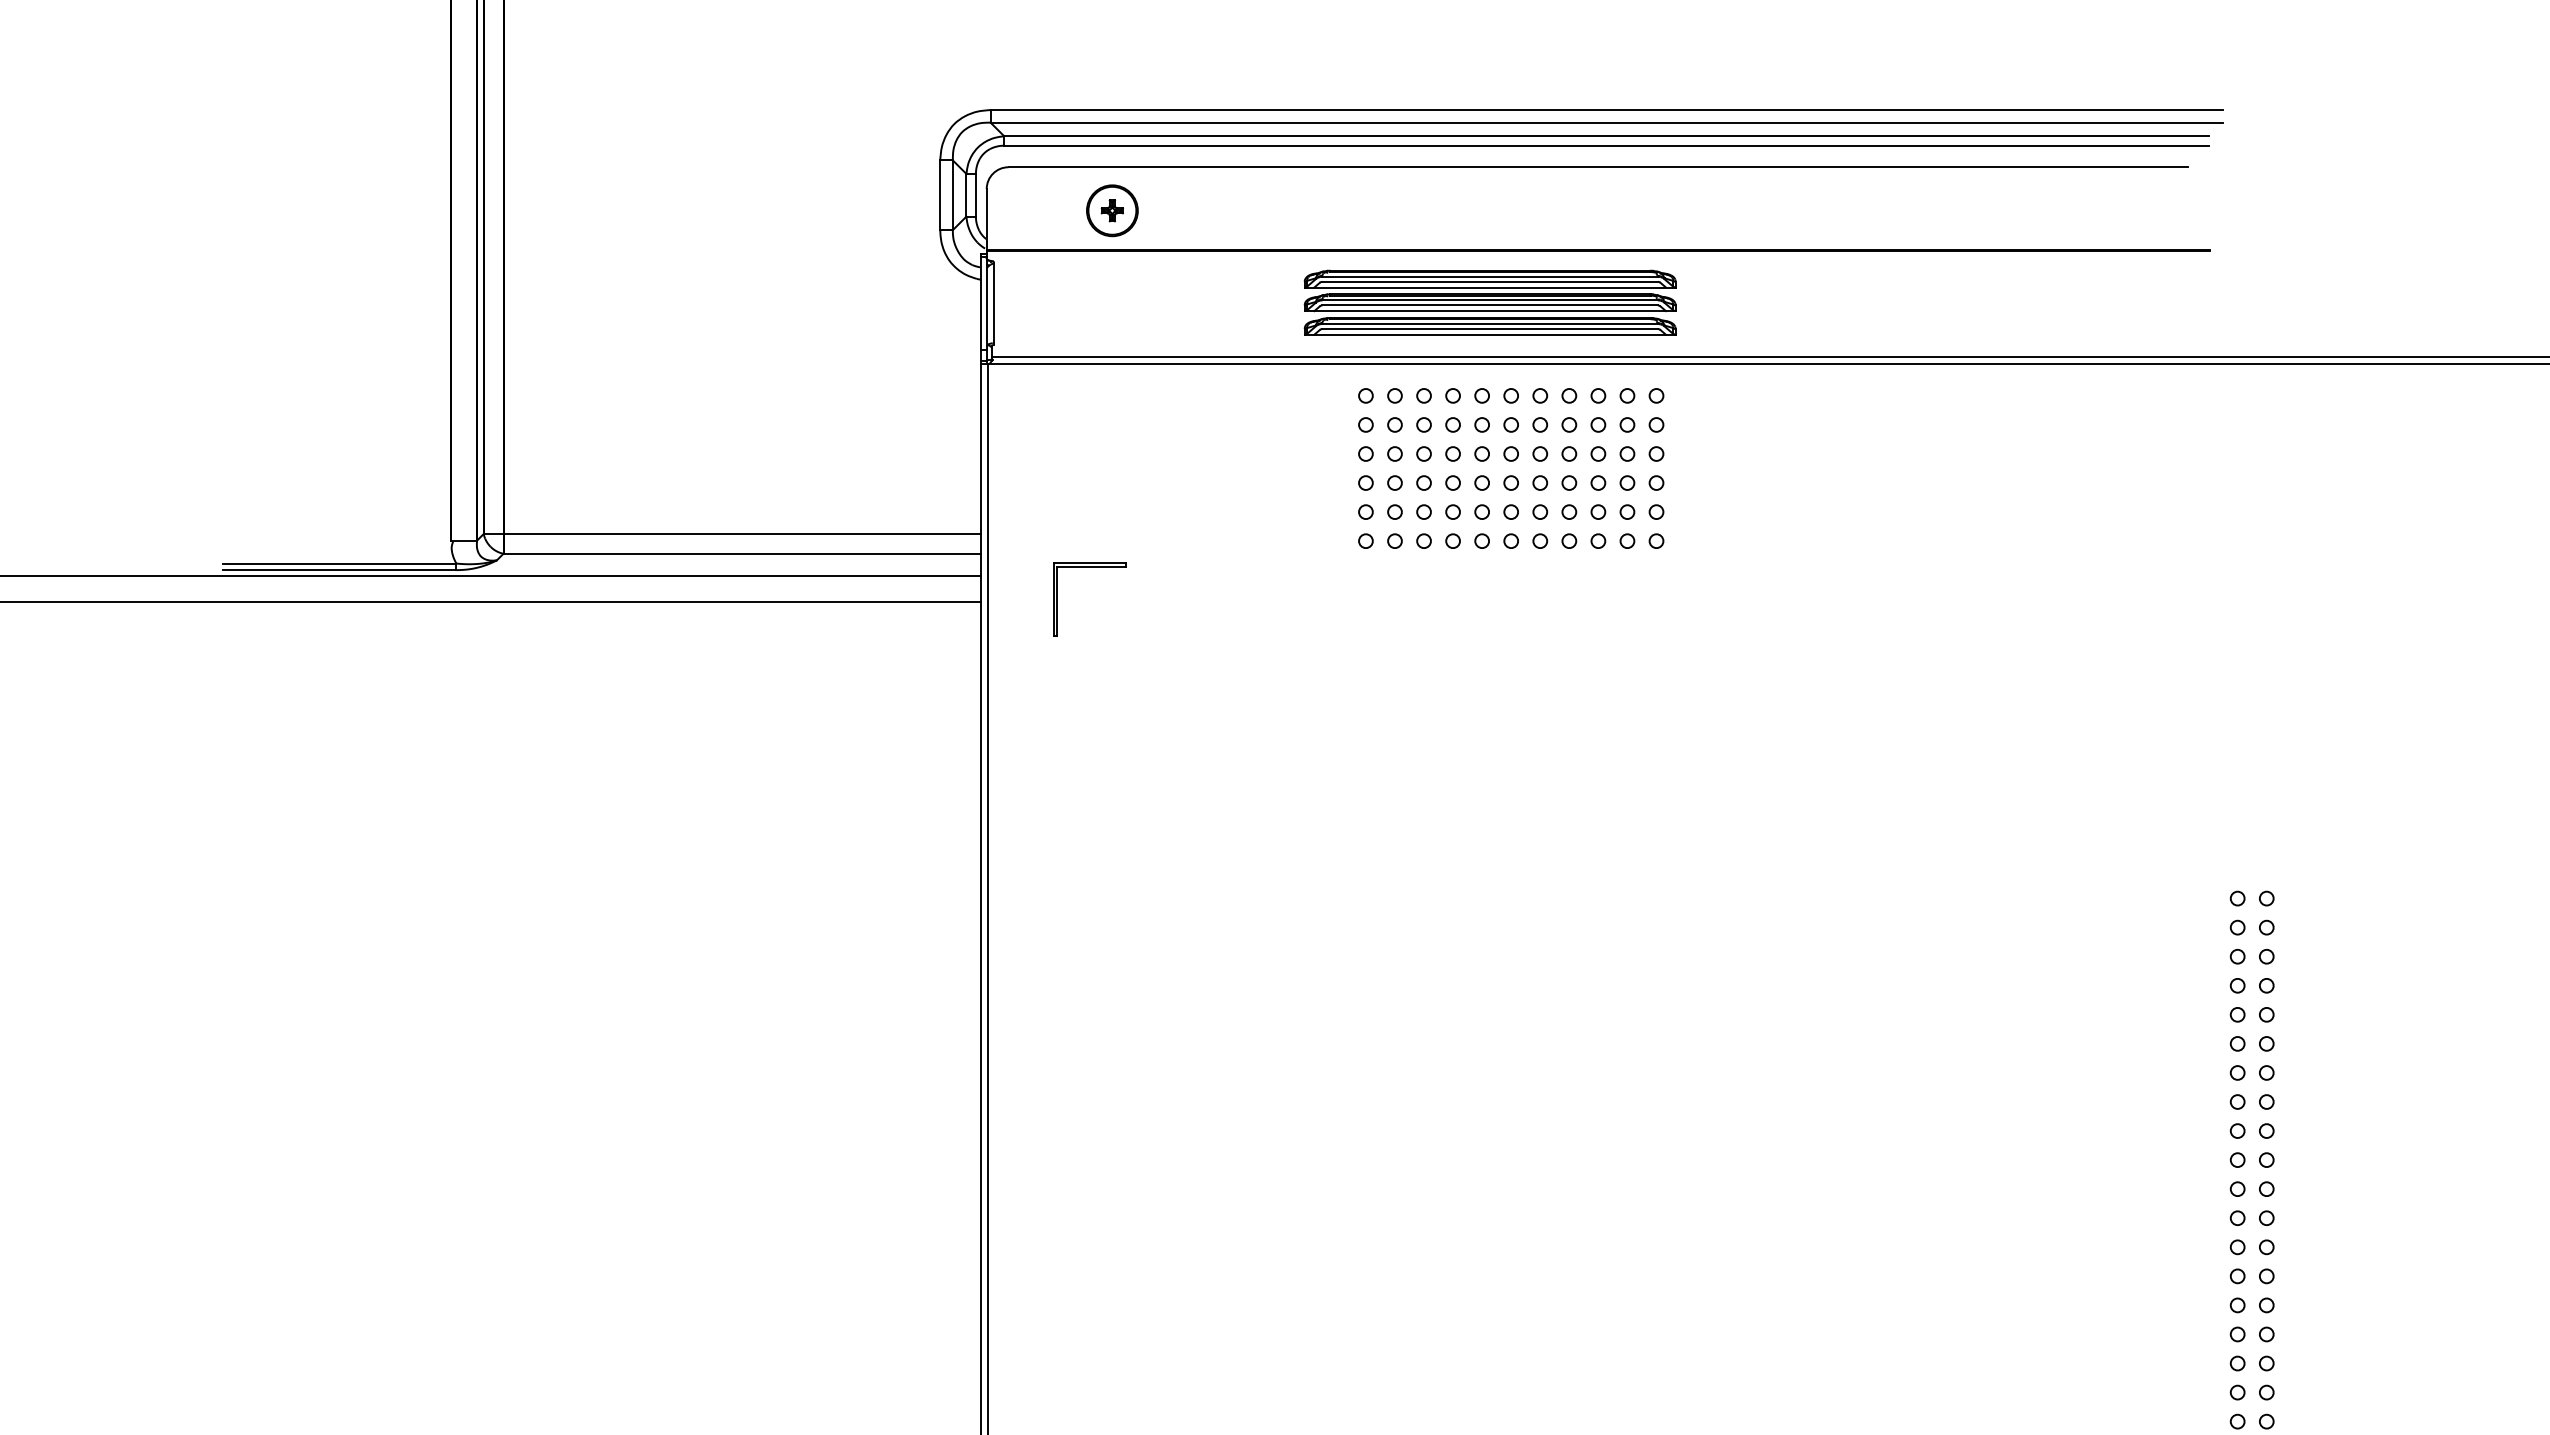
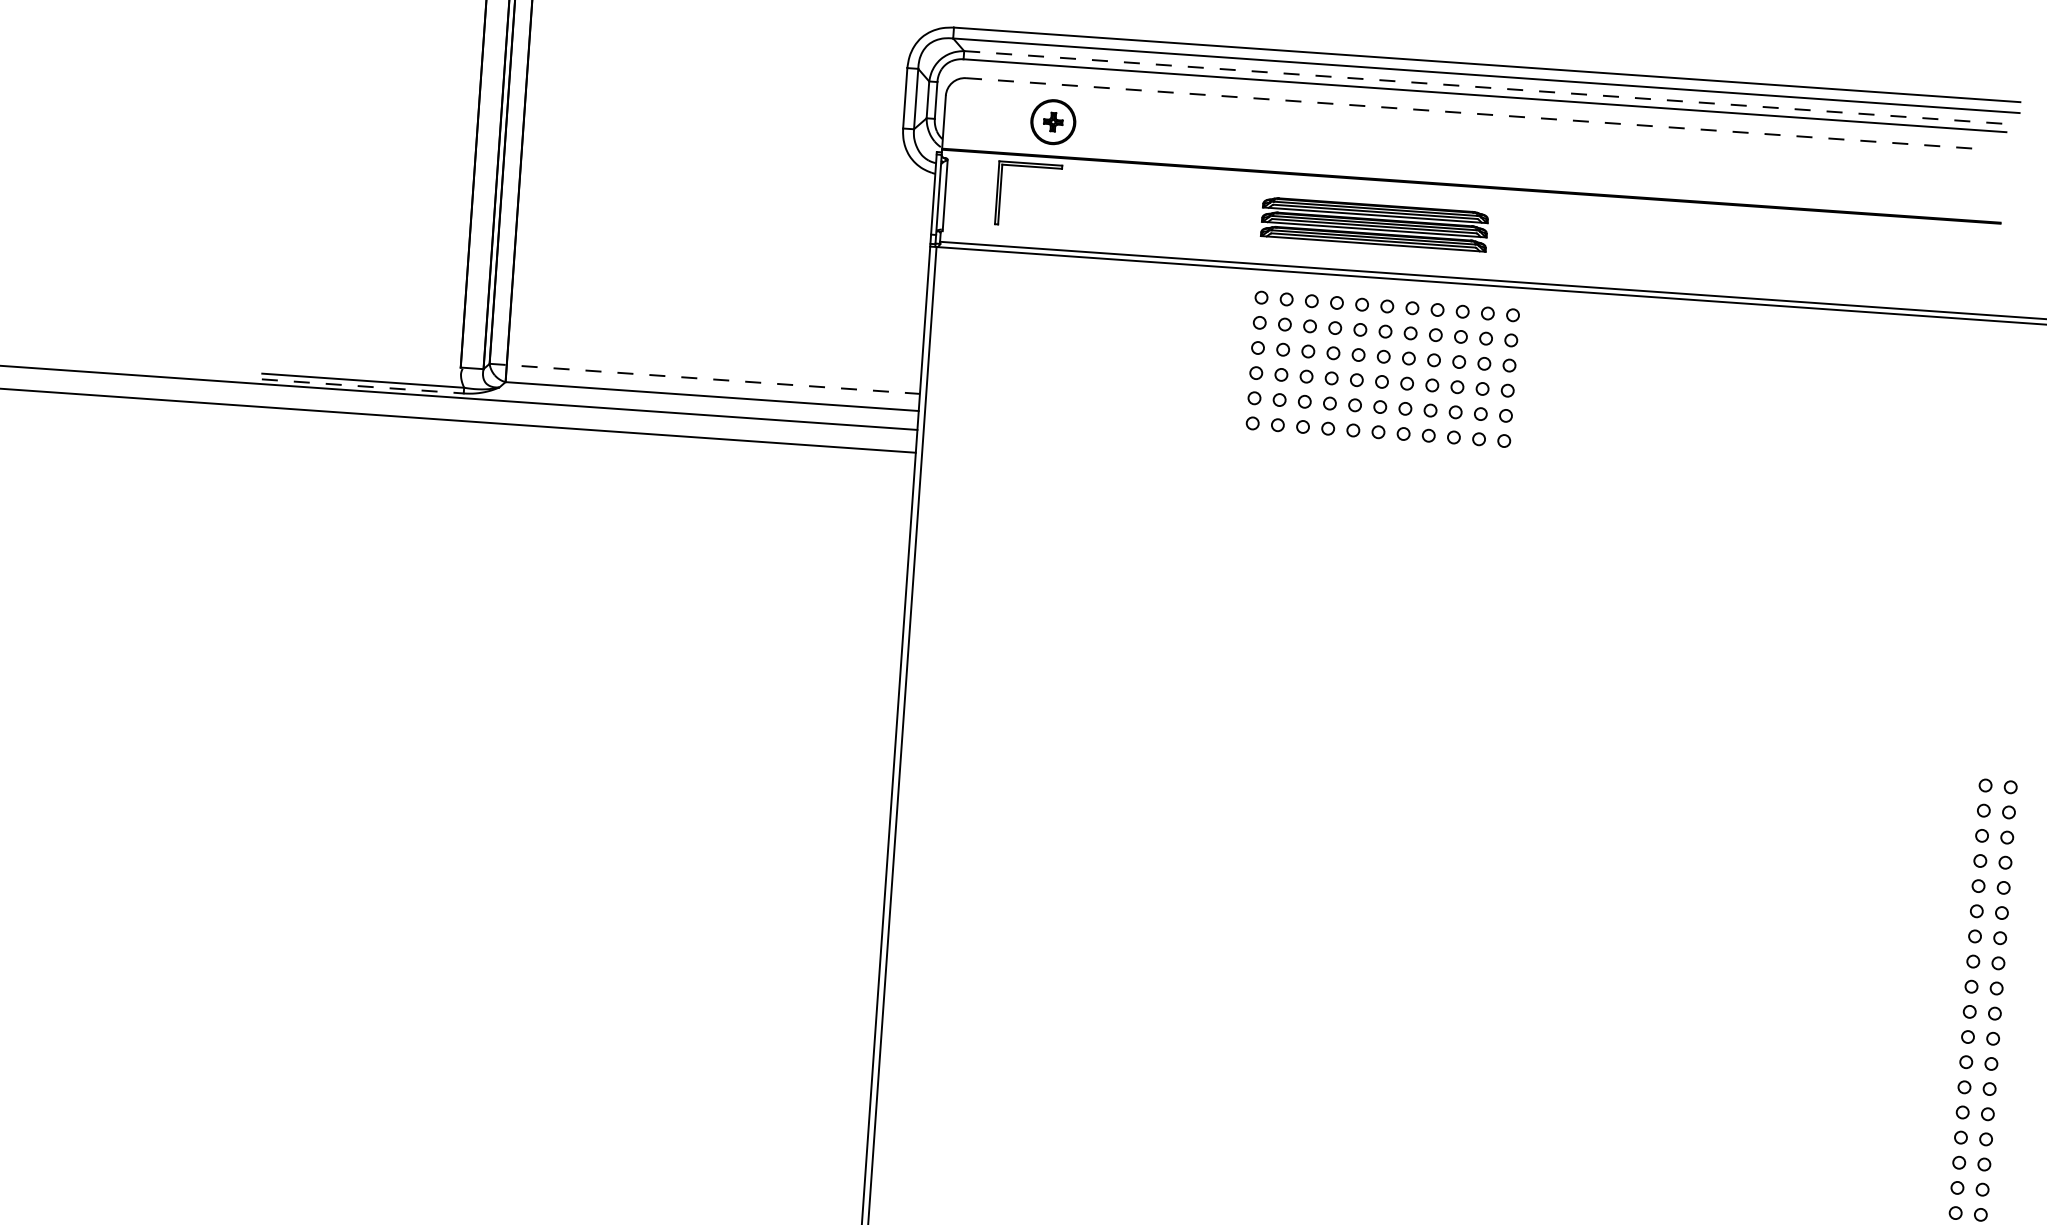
line: (1607, 136) -> (1486, 87), solid -> dashed
line: (1598, 167) -> (1476, 114), solid -> dashed
part: (1489, 302) -> (1374, 224), size x0.7
line: (732, 533) -> (704, 378), solid -> dashed
part: (1089, 567) -> (1030, 167), moved
line: (339, 570) -> (362, 386), solid -> dashed

